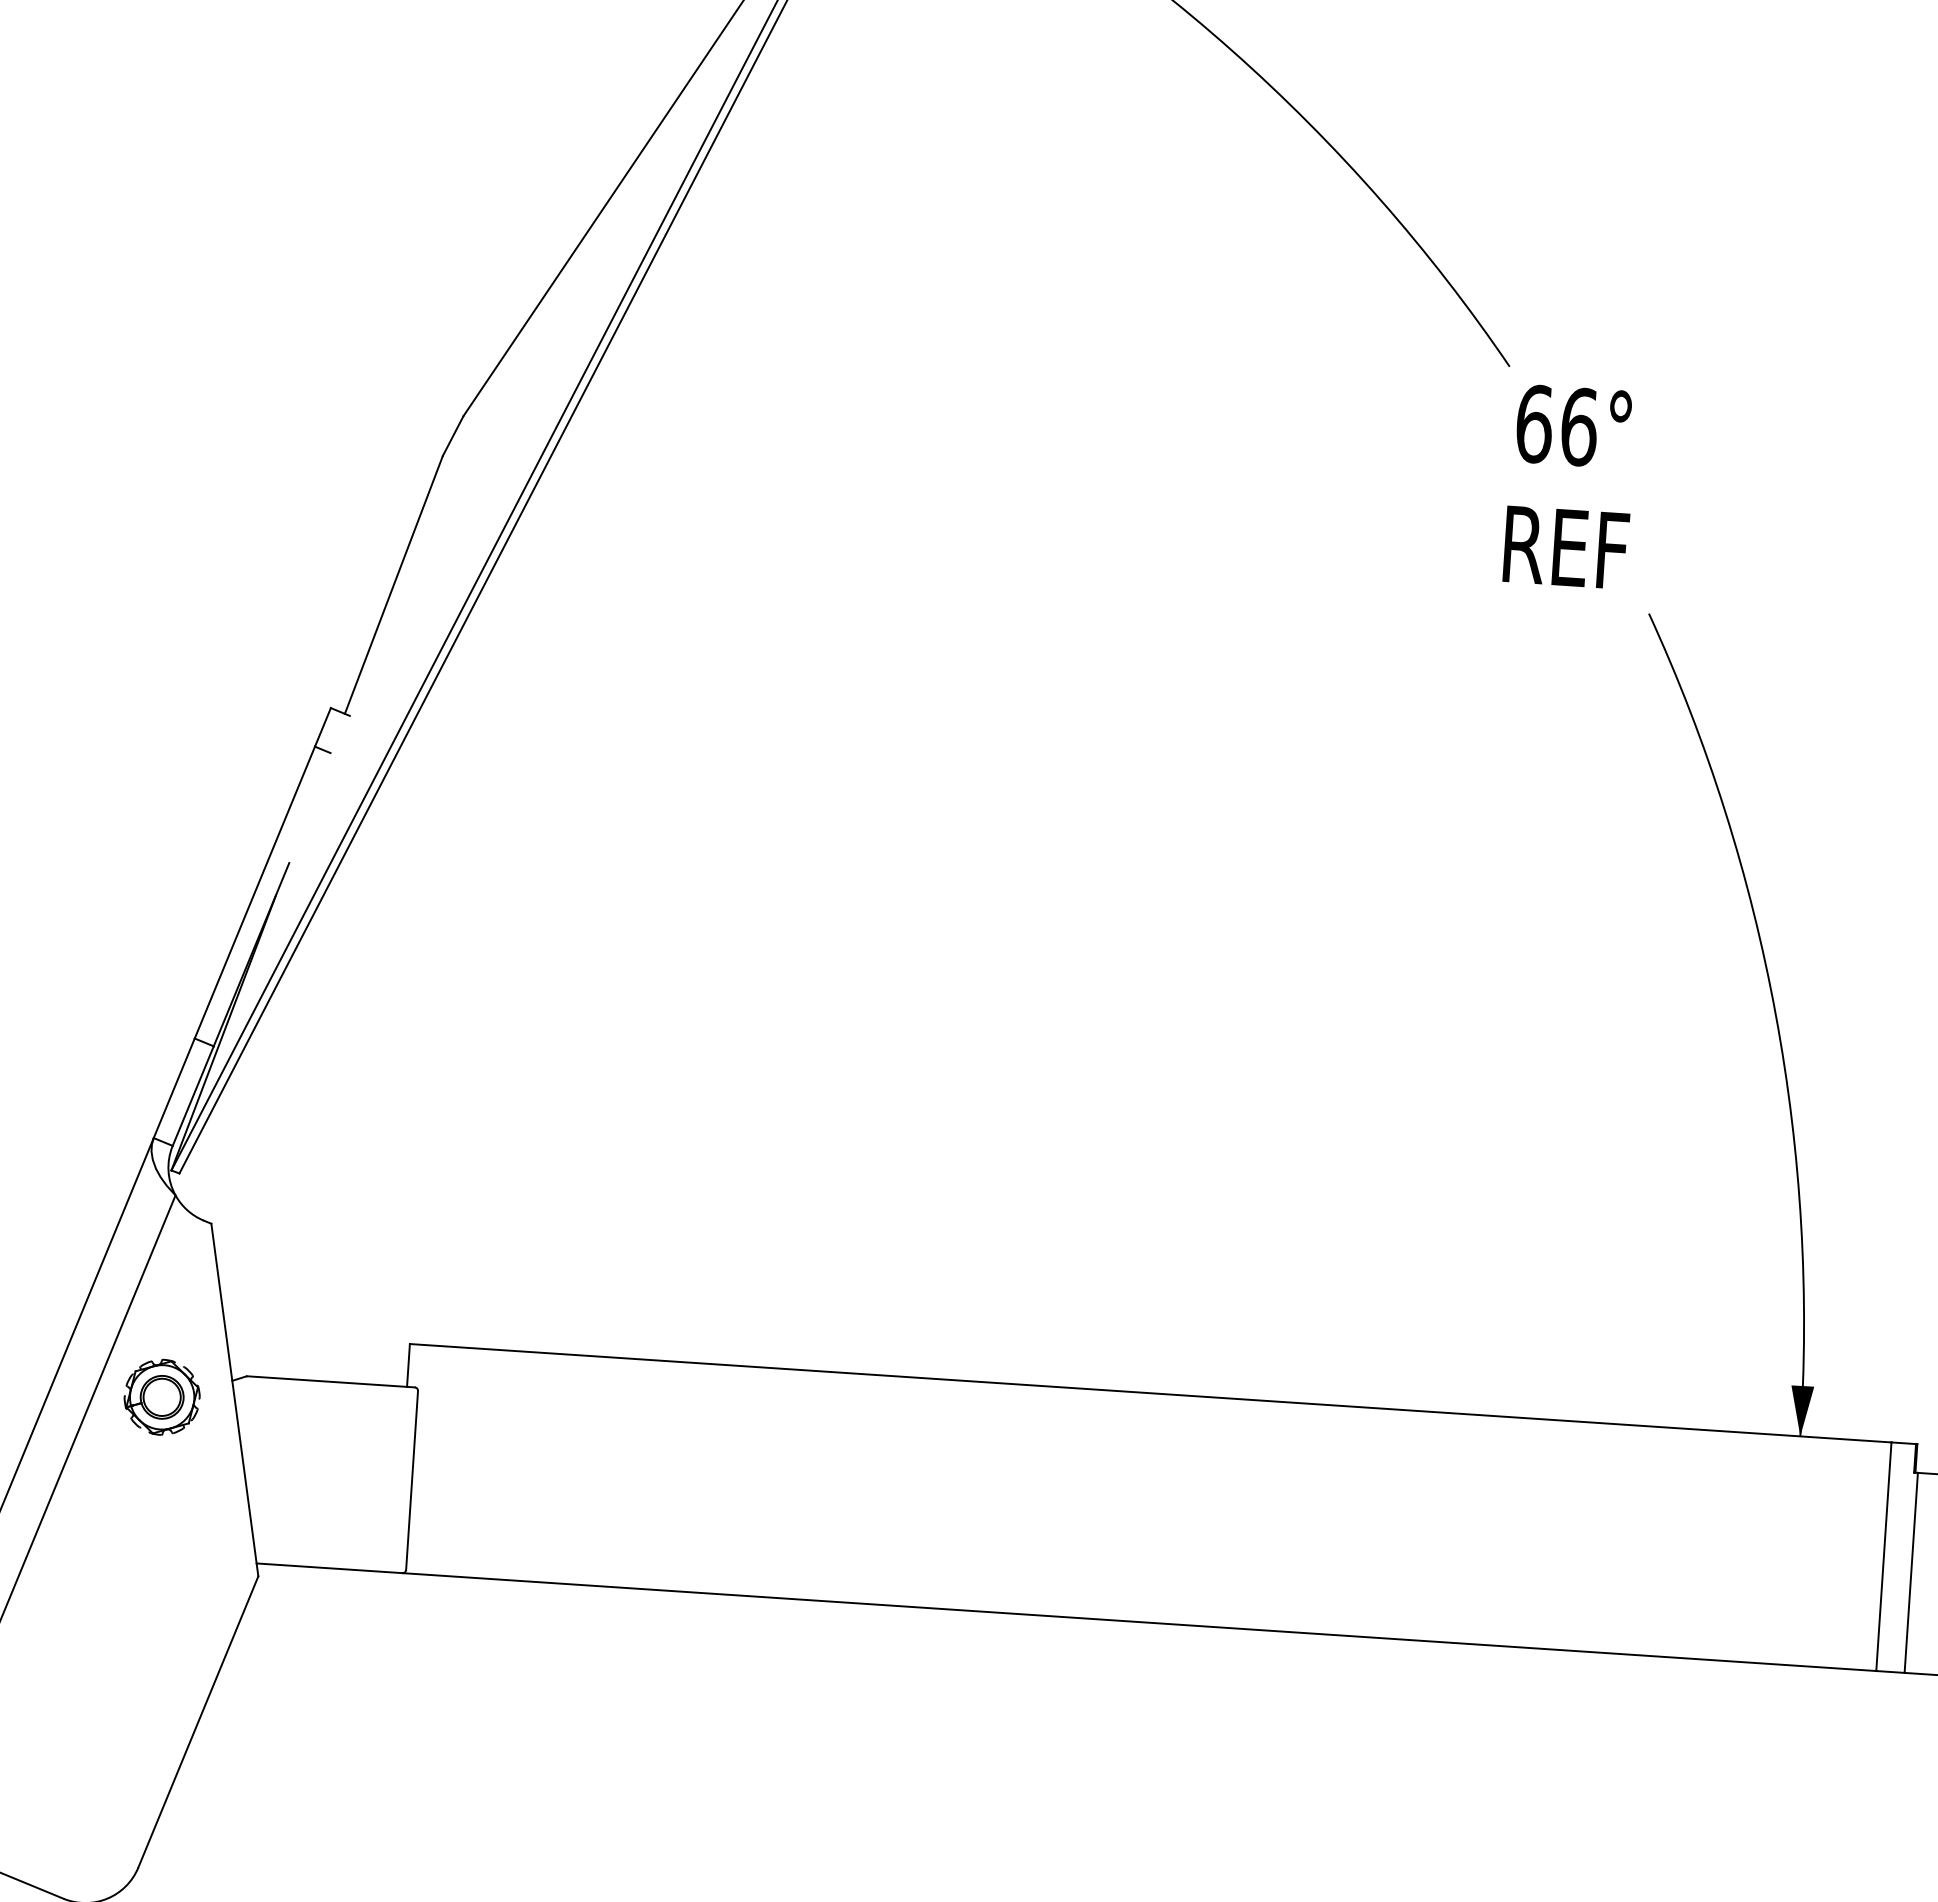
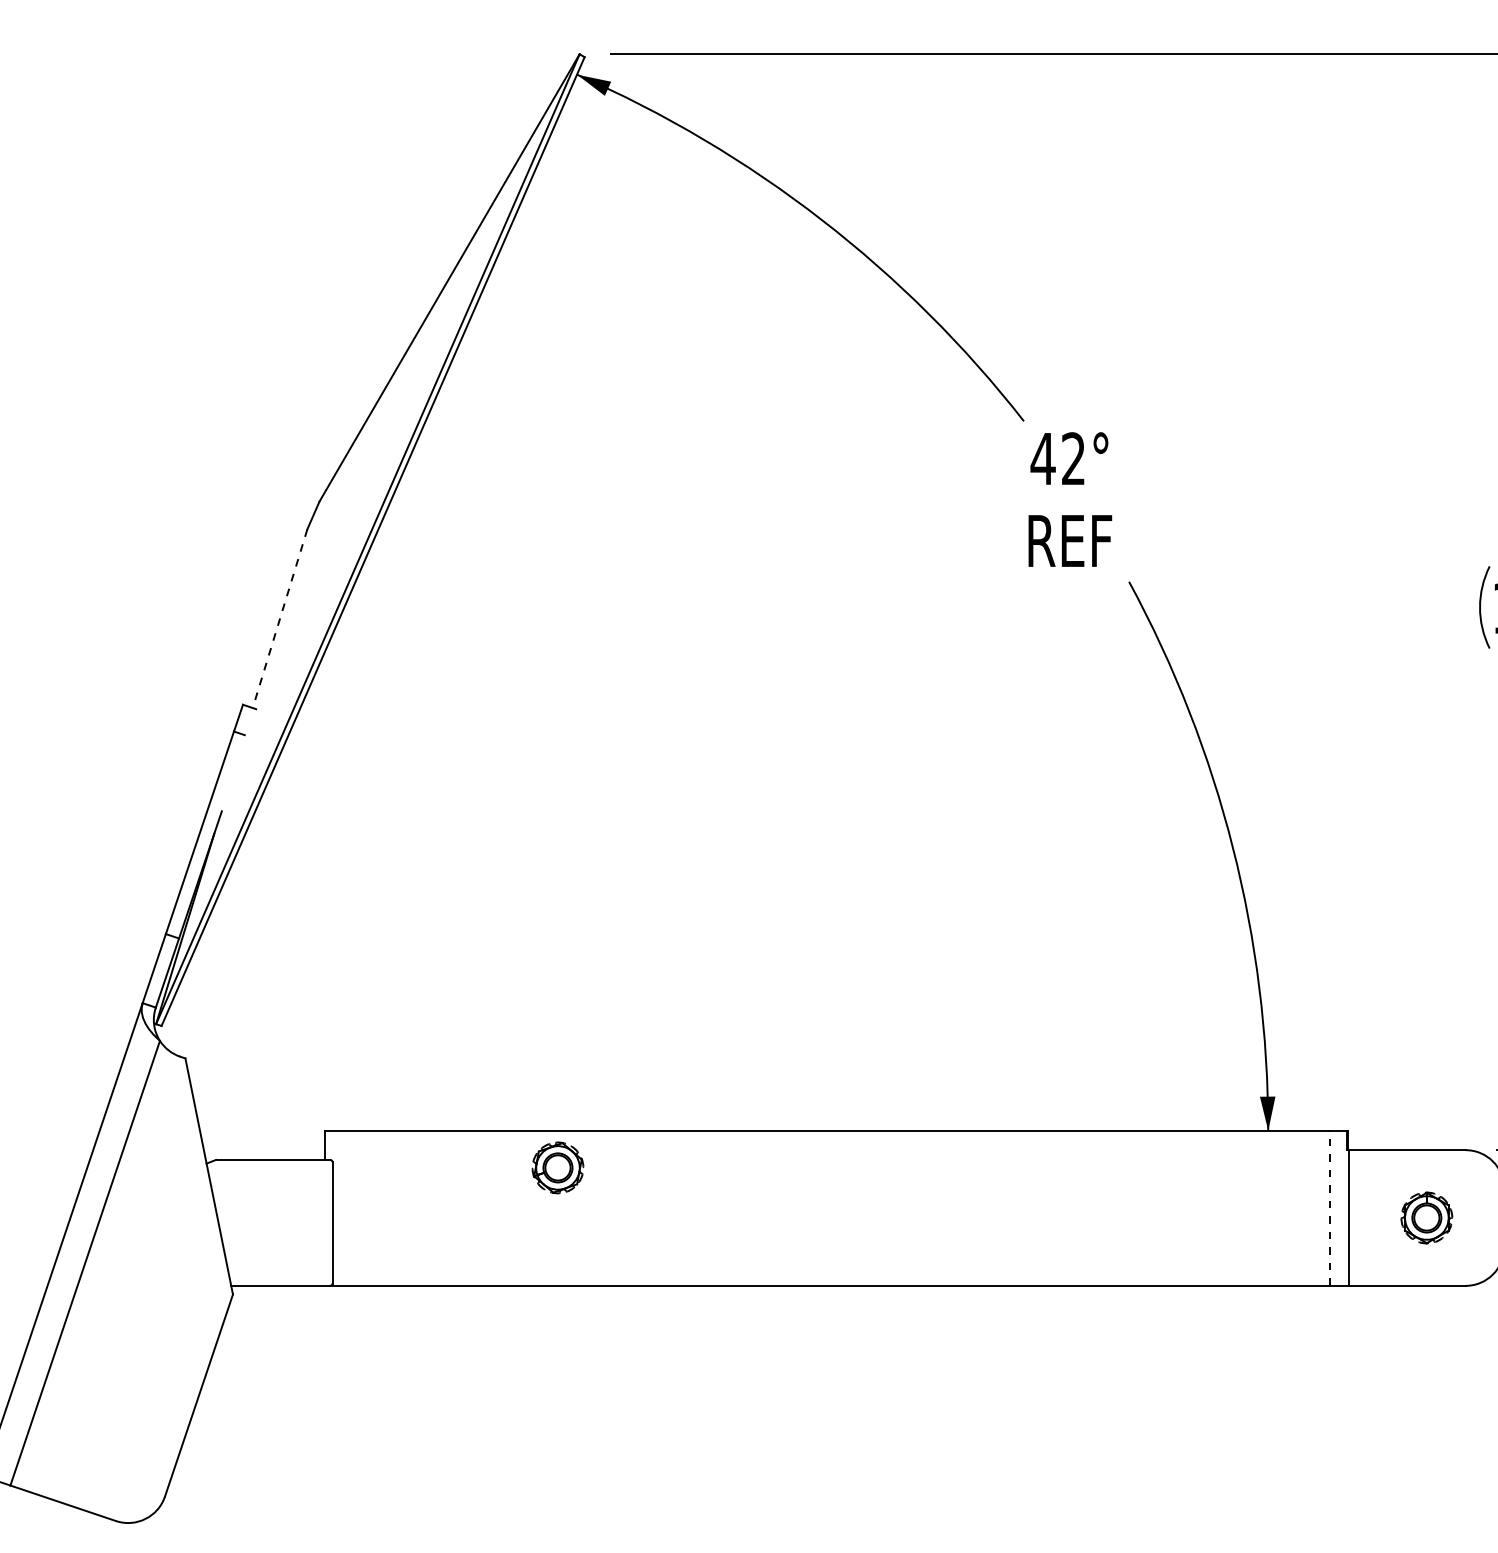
text: (1555, 424) -> (1057, 458), 66° -> 42°
line: (392, 585) -> (279, 619), solid -> dashed
part: (161, 1396) -> (557, 1167), moved
line: (1884, 1557) -> (1330, 1208), solid -> dashed

